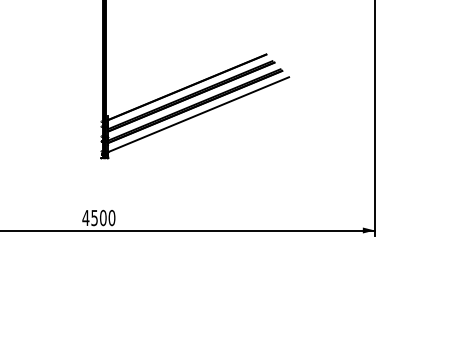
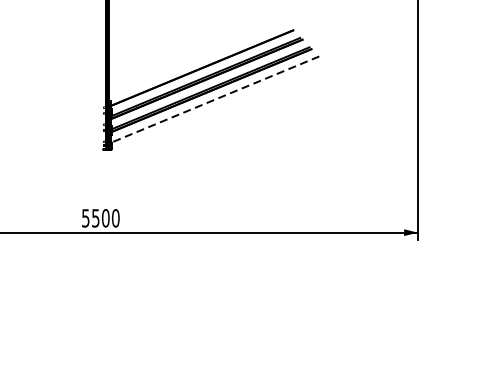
line: (198, 114) -> (215, 99), solid -> dashed
text: (85, 218) -> (85, 218), 4500 -> 5500

